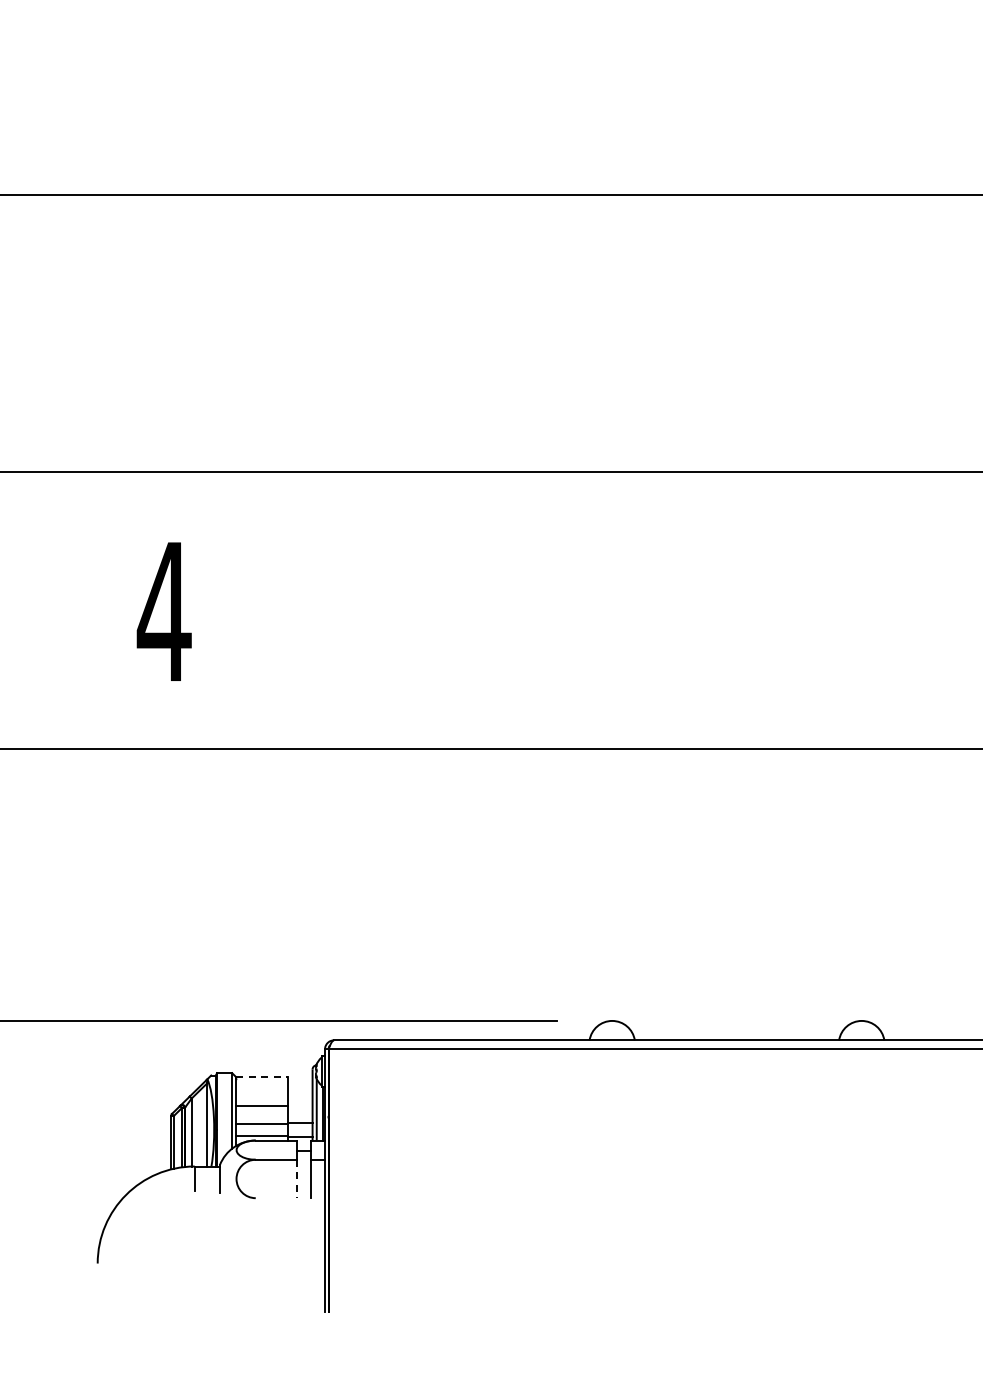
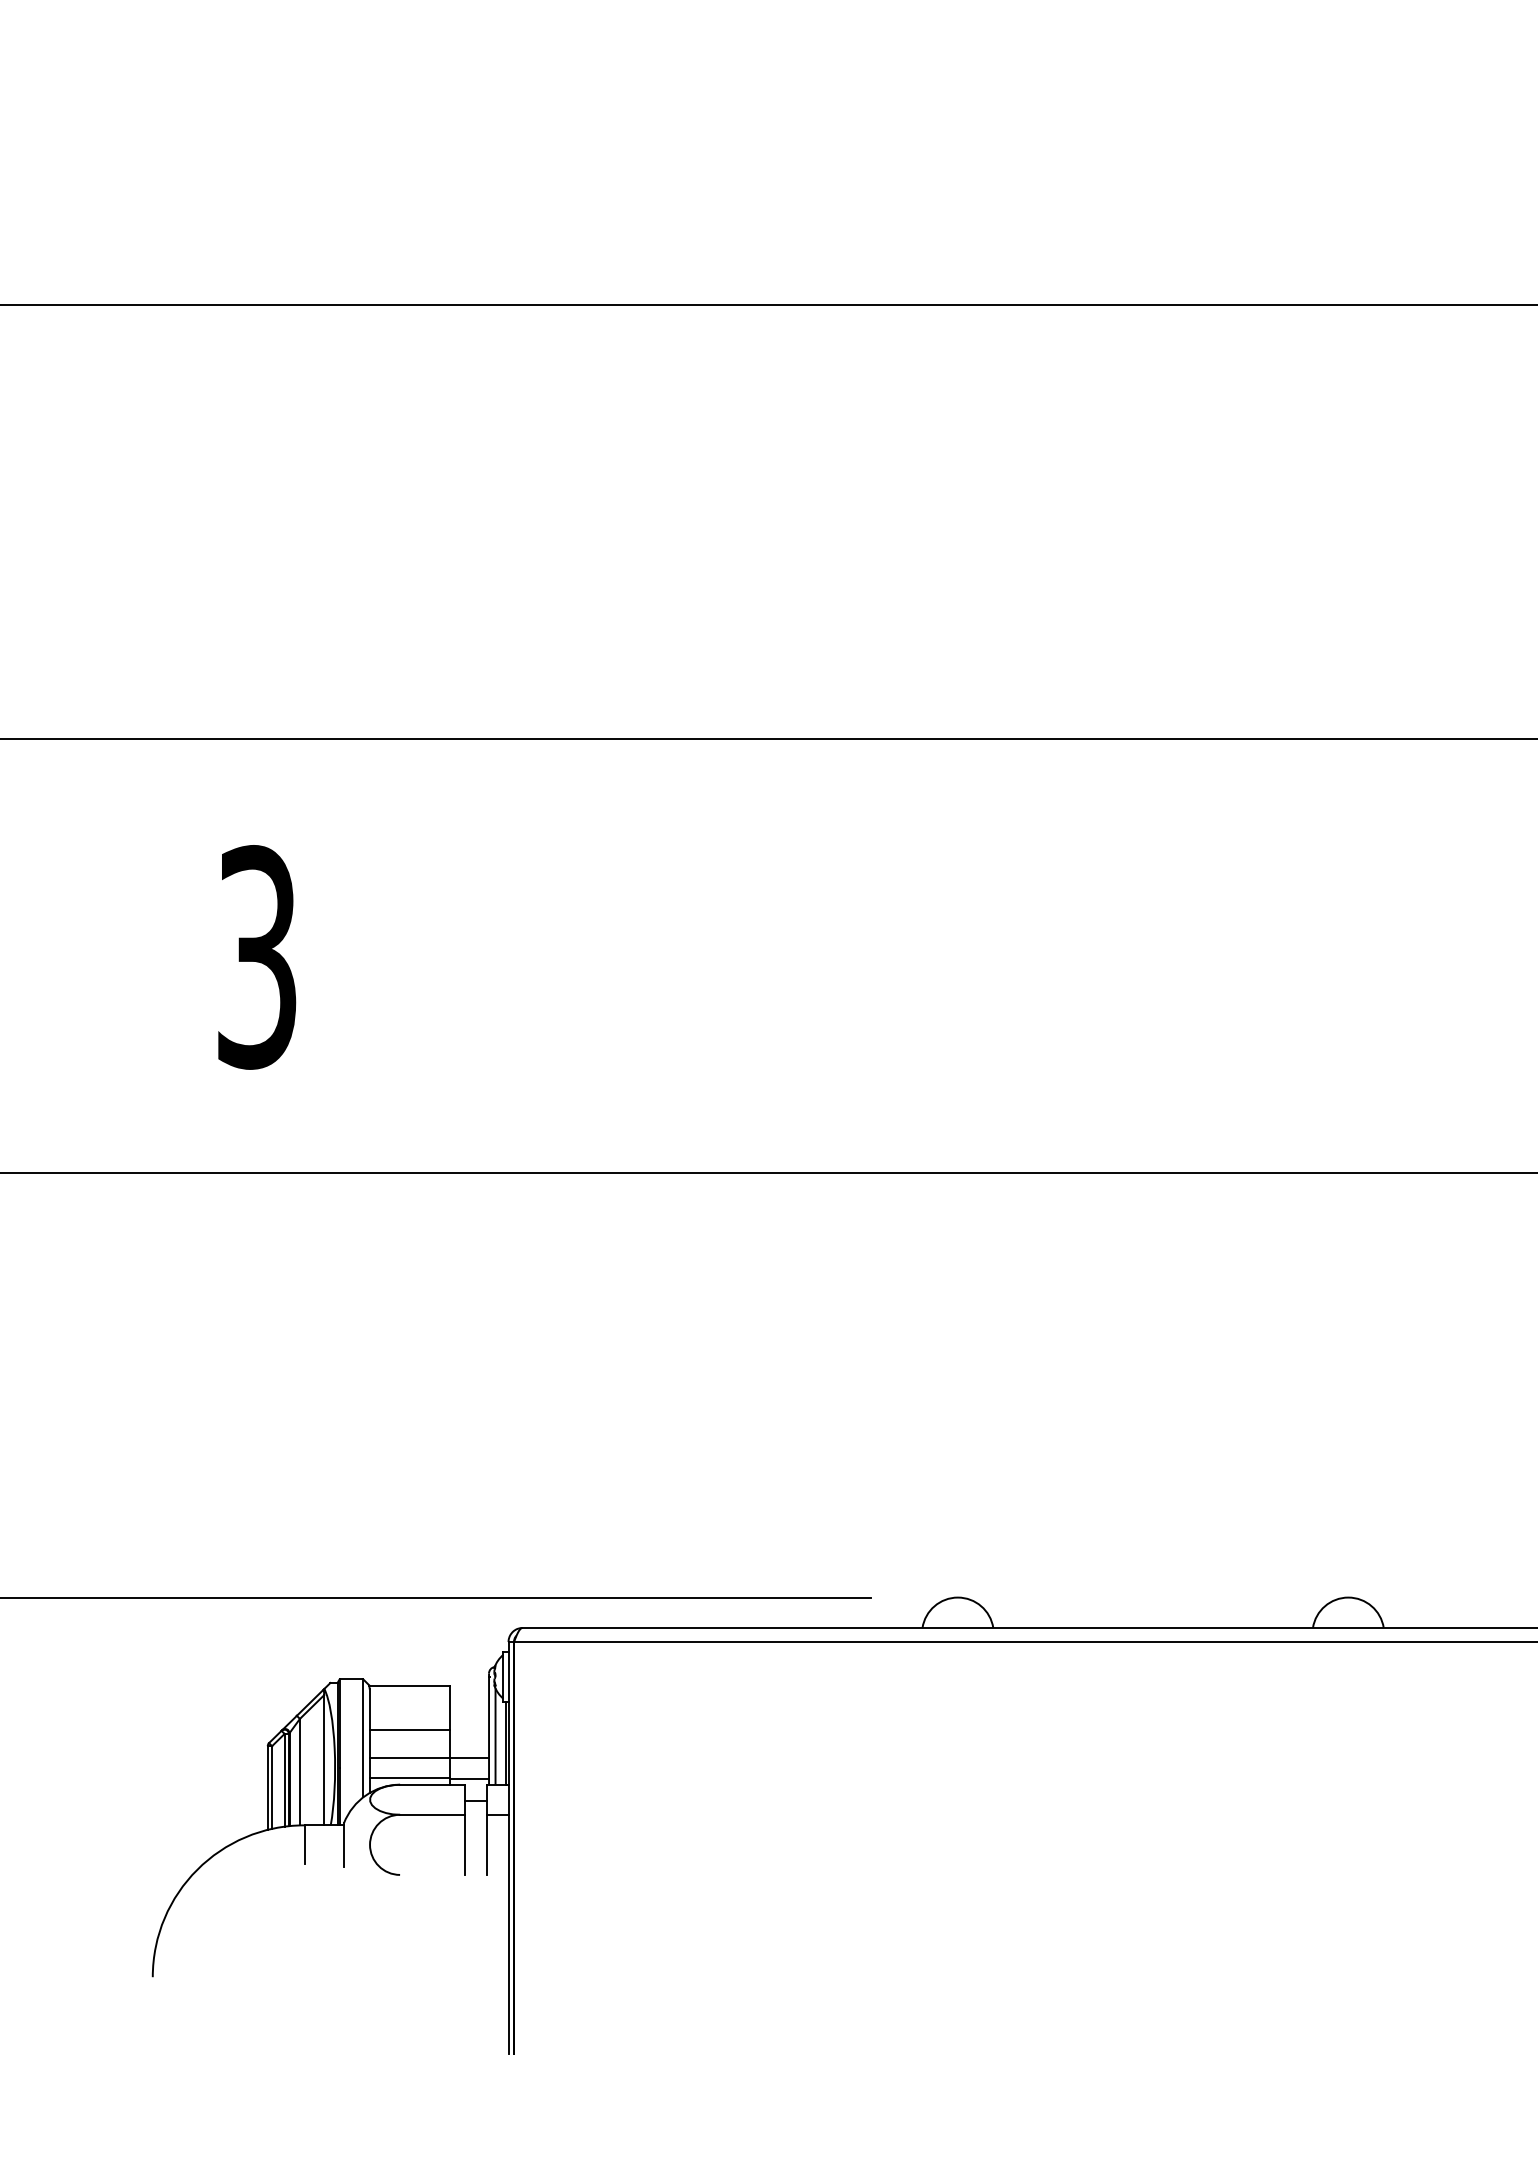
text: (163, 611) -> (255, 956), 4 -> 3
line: (261, 1077) -> (409, 1686), dashed -> solid
line: (297, 1179) -> (465, 1845), dashed -> solid

